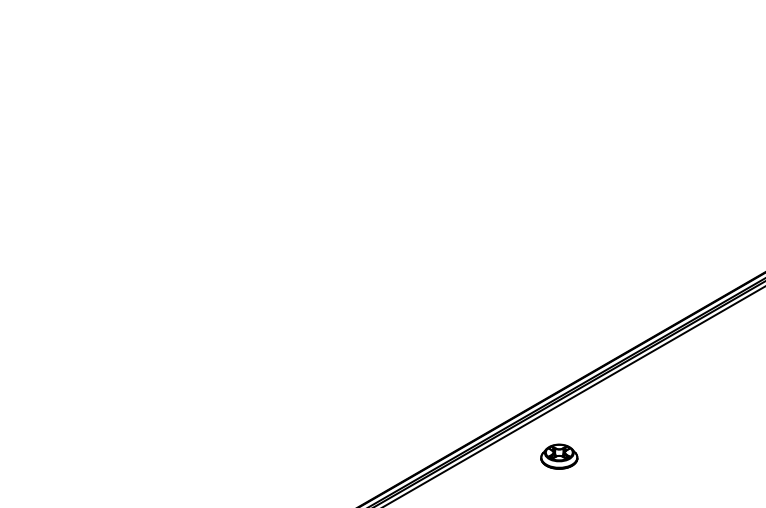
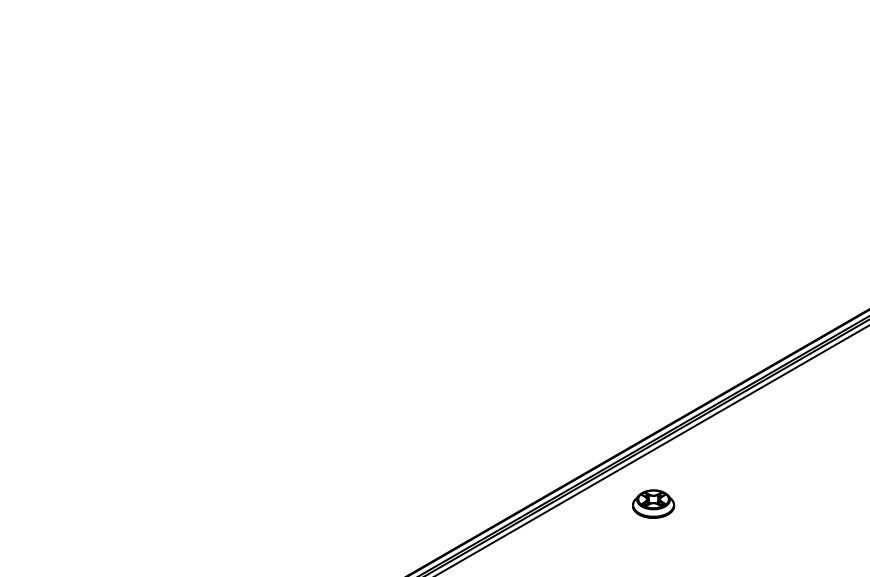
part: (559, 456) -> (653, 503), moved

